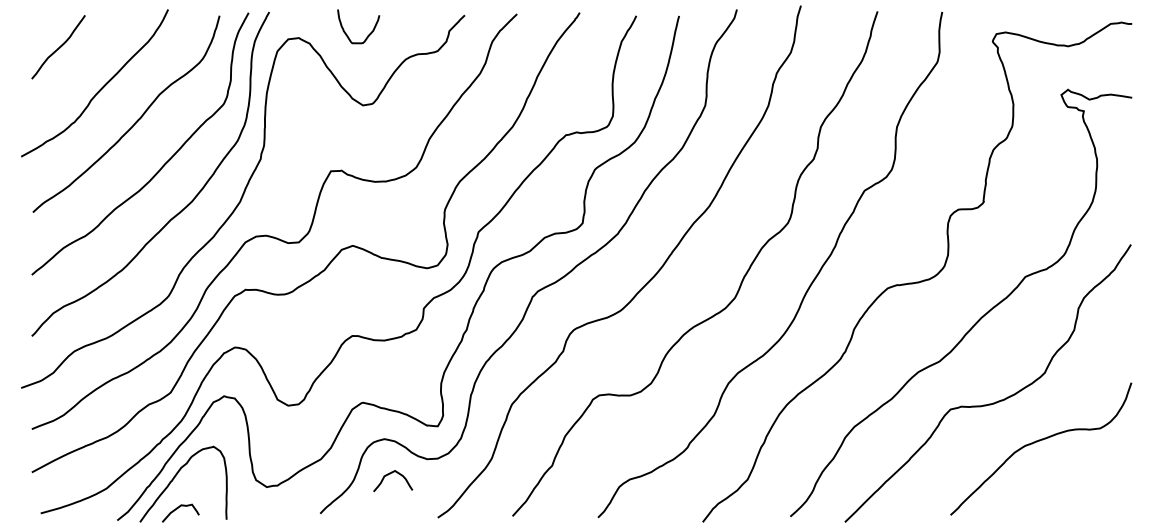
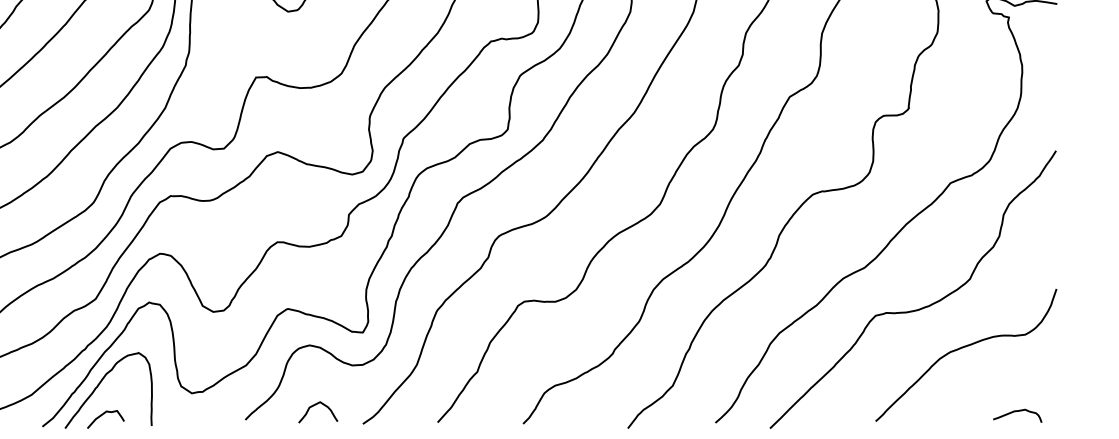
curve: (390, 474) -> (315, 405), moved
curve: (1092, 505) -> (1017, 411), added

